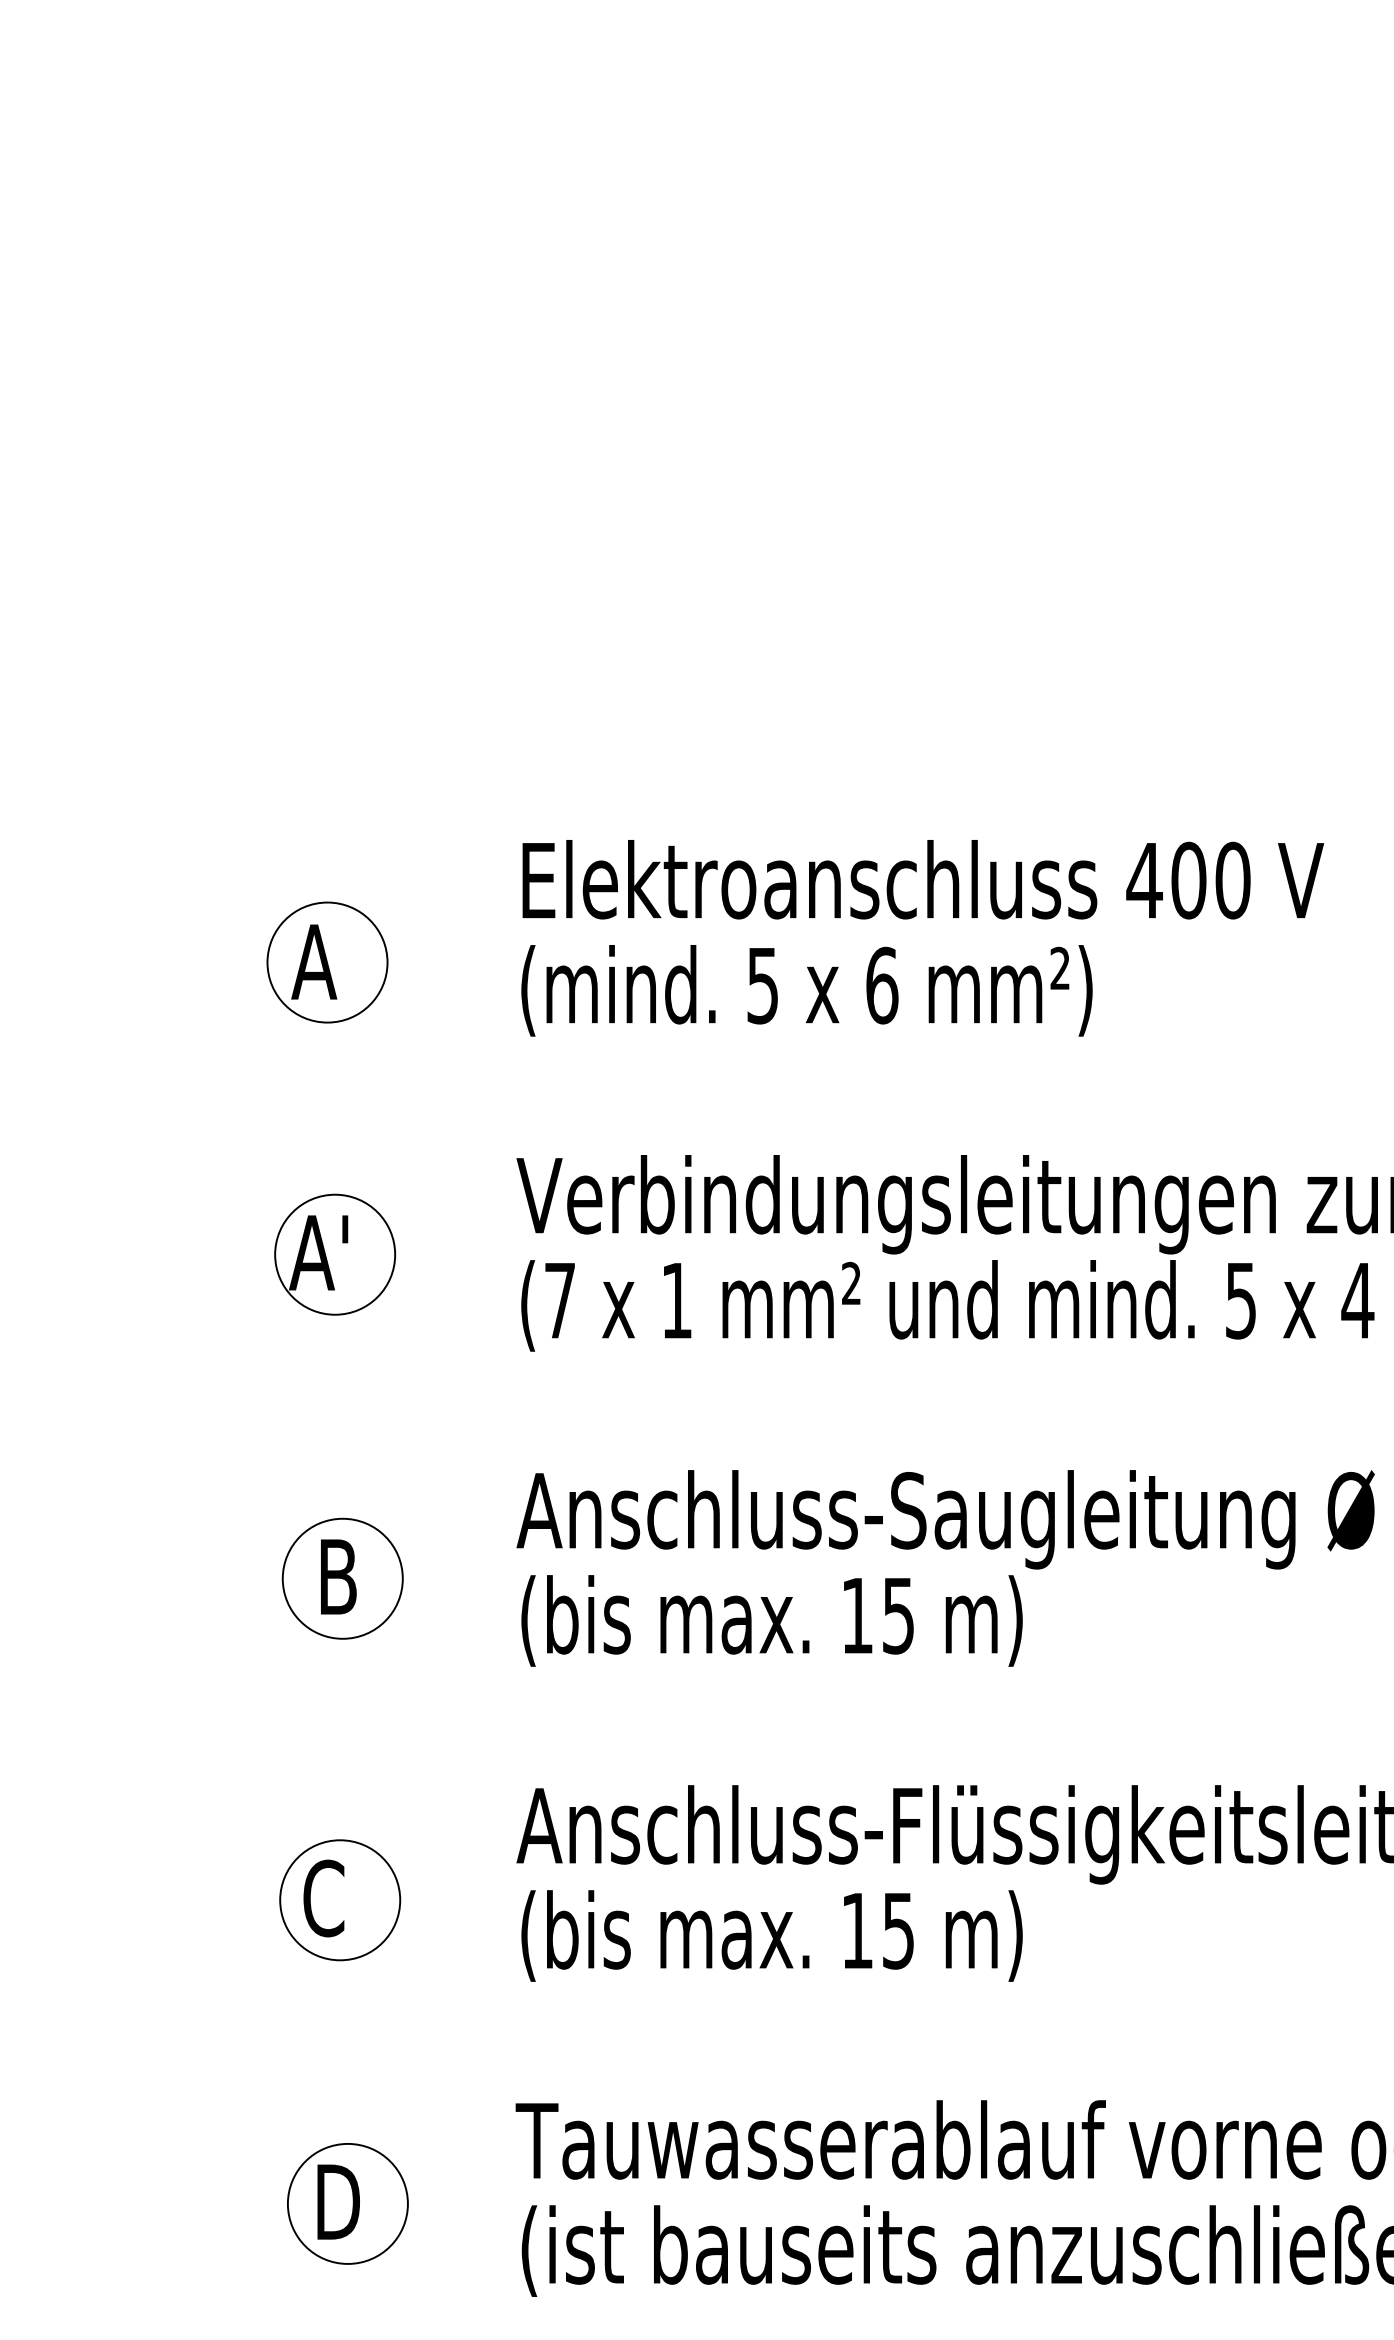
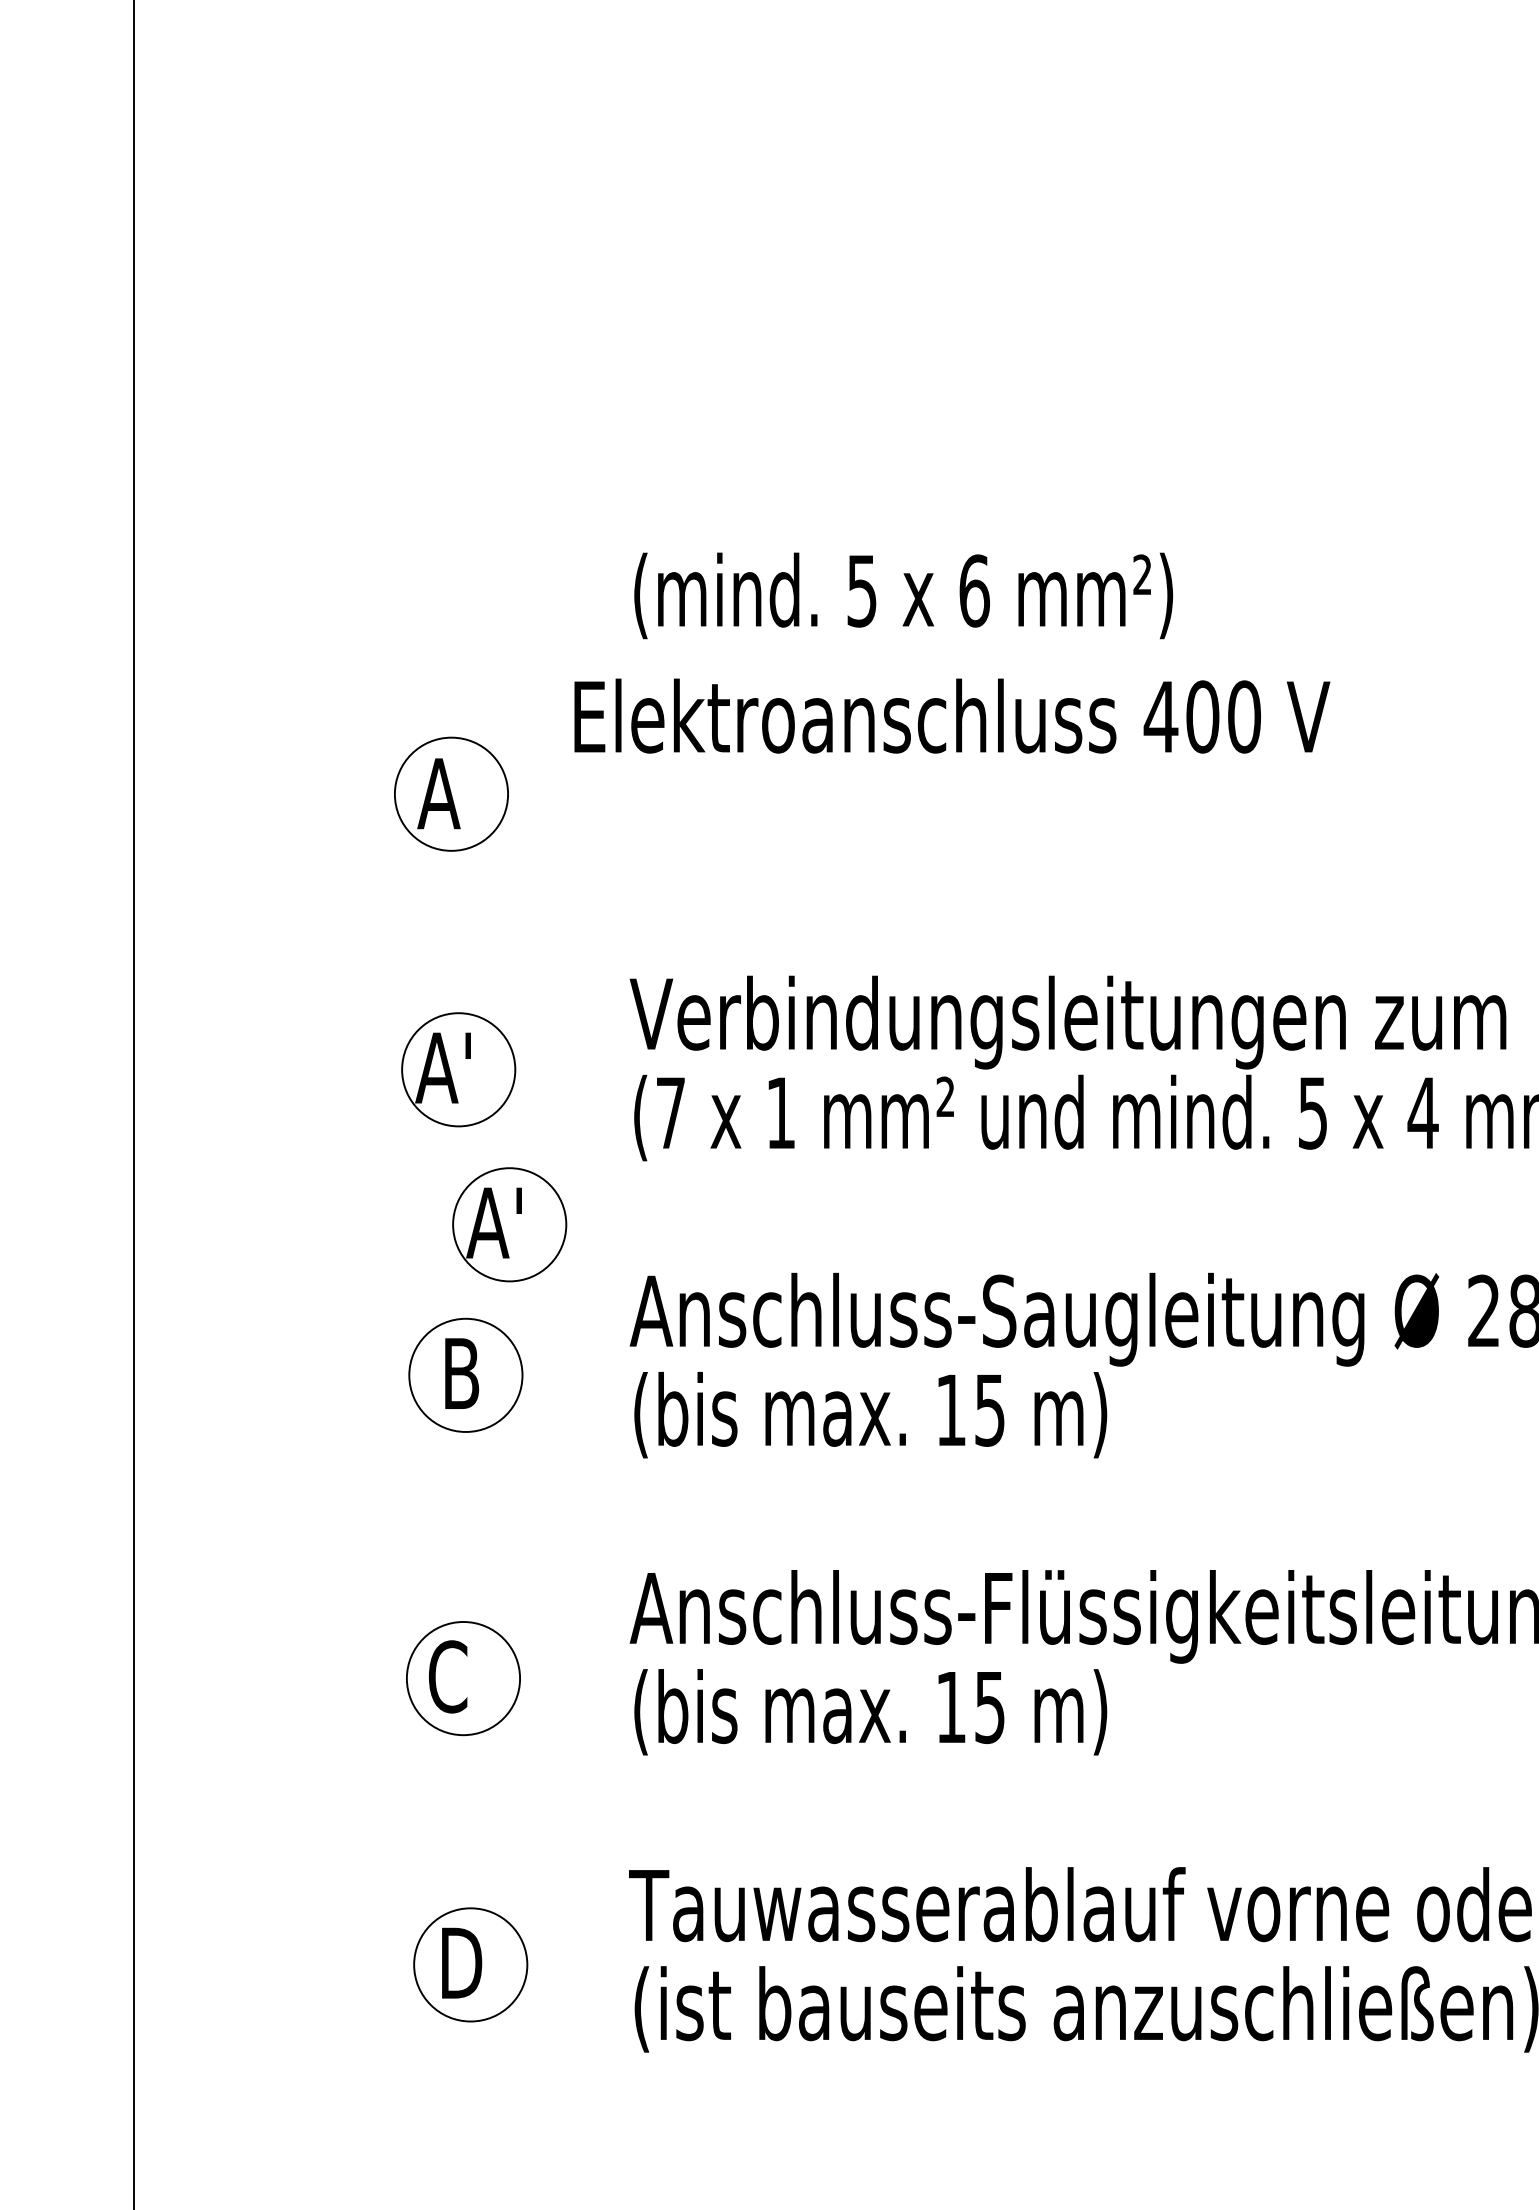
text: (923, 879) -> (952, 715), moved
text: (806, 990) -> (903, 595), moved
part: (389, 1418) -> (509, 1224), added

